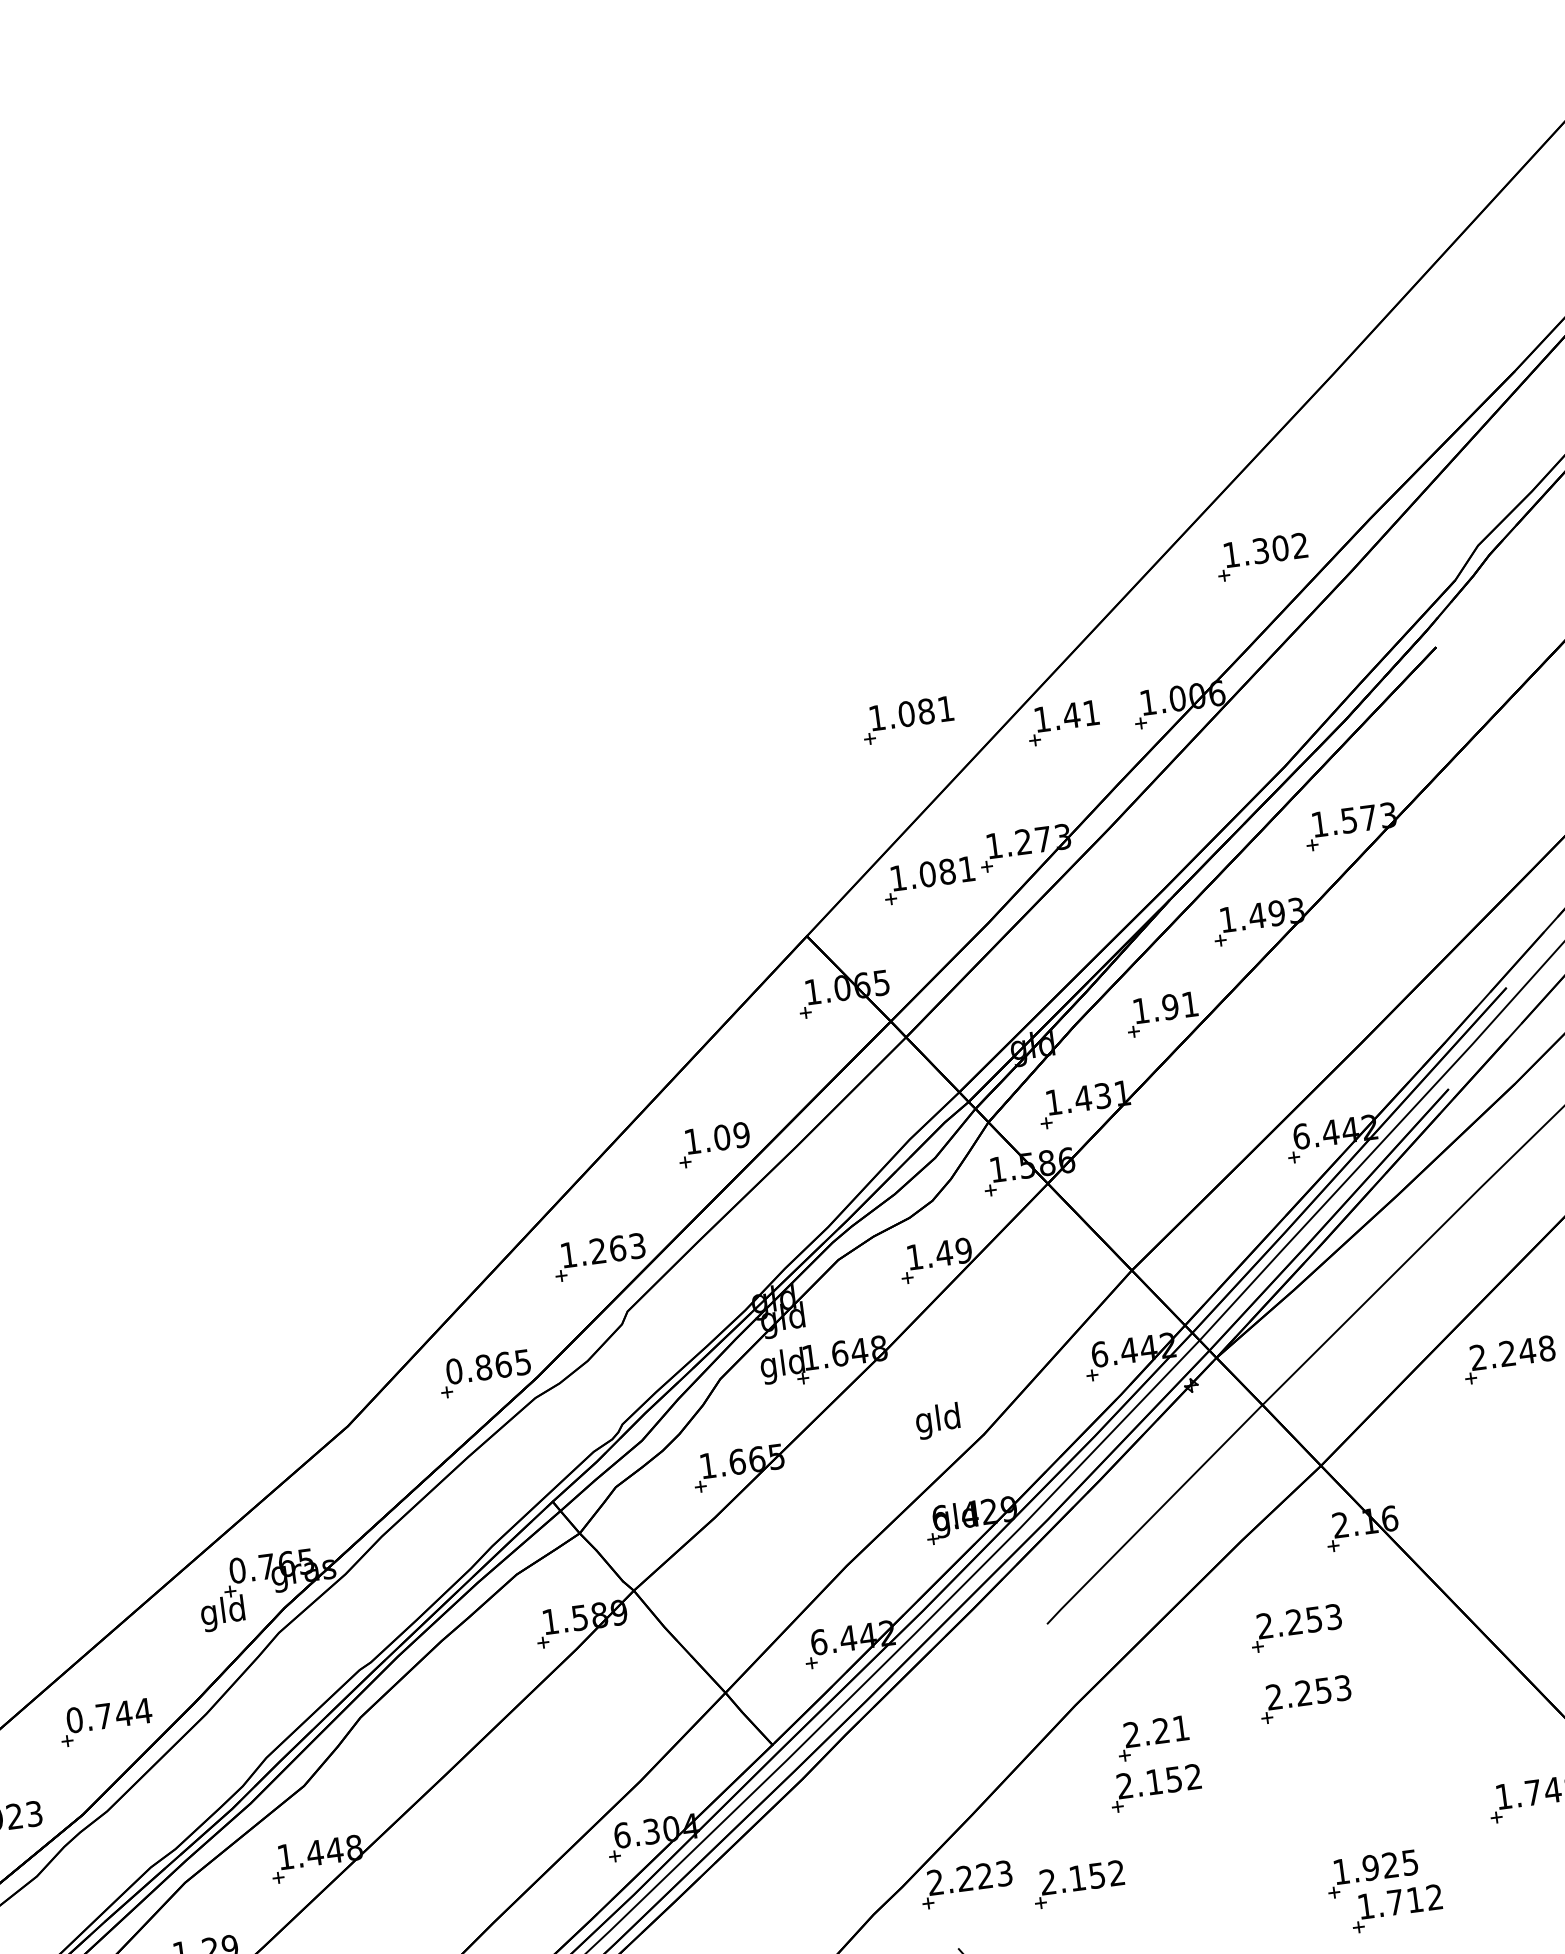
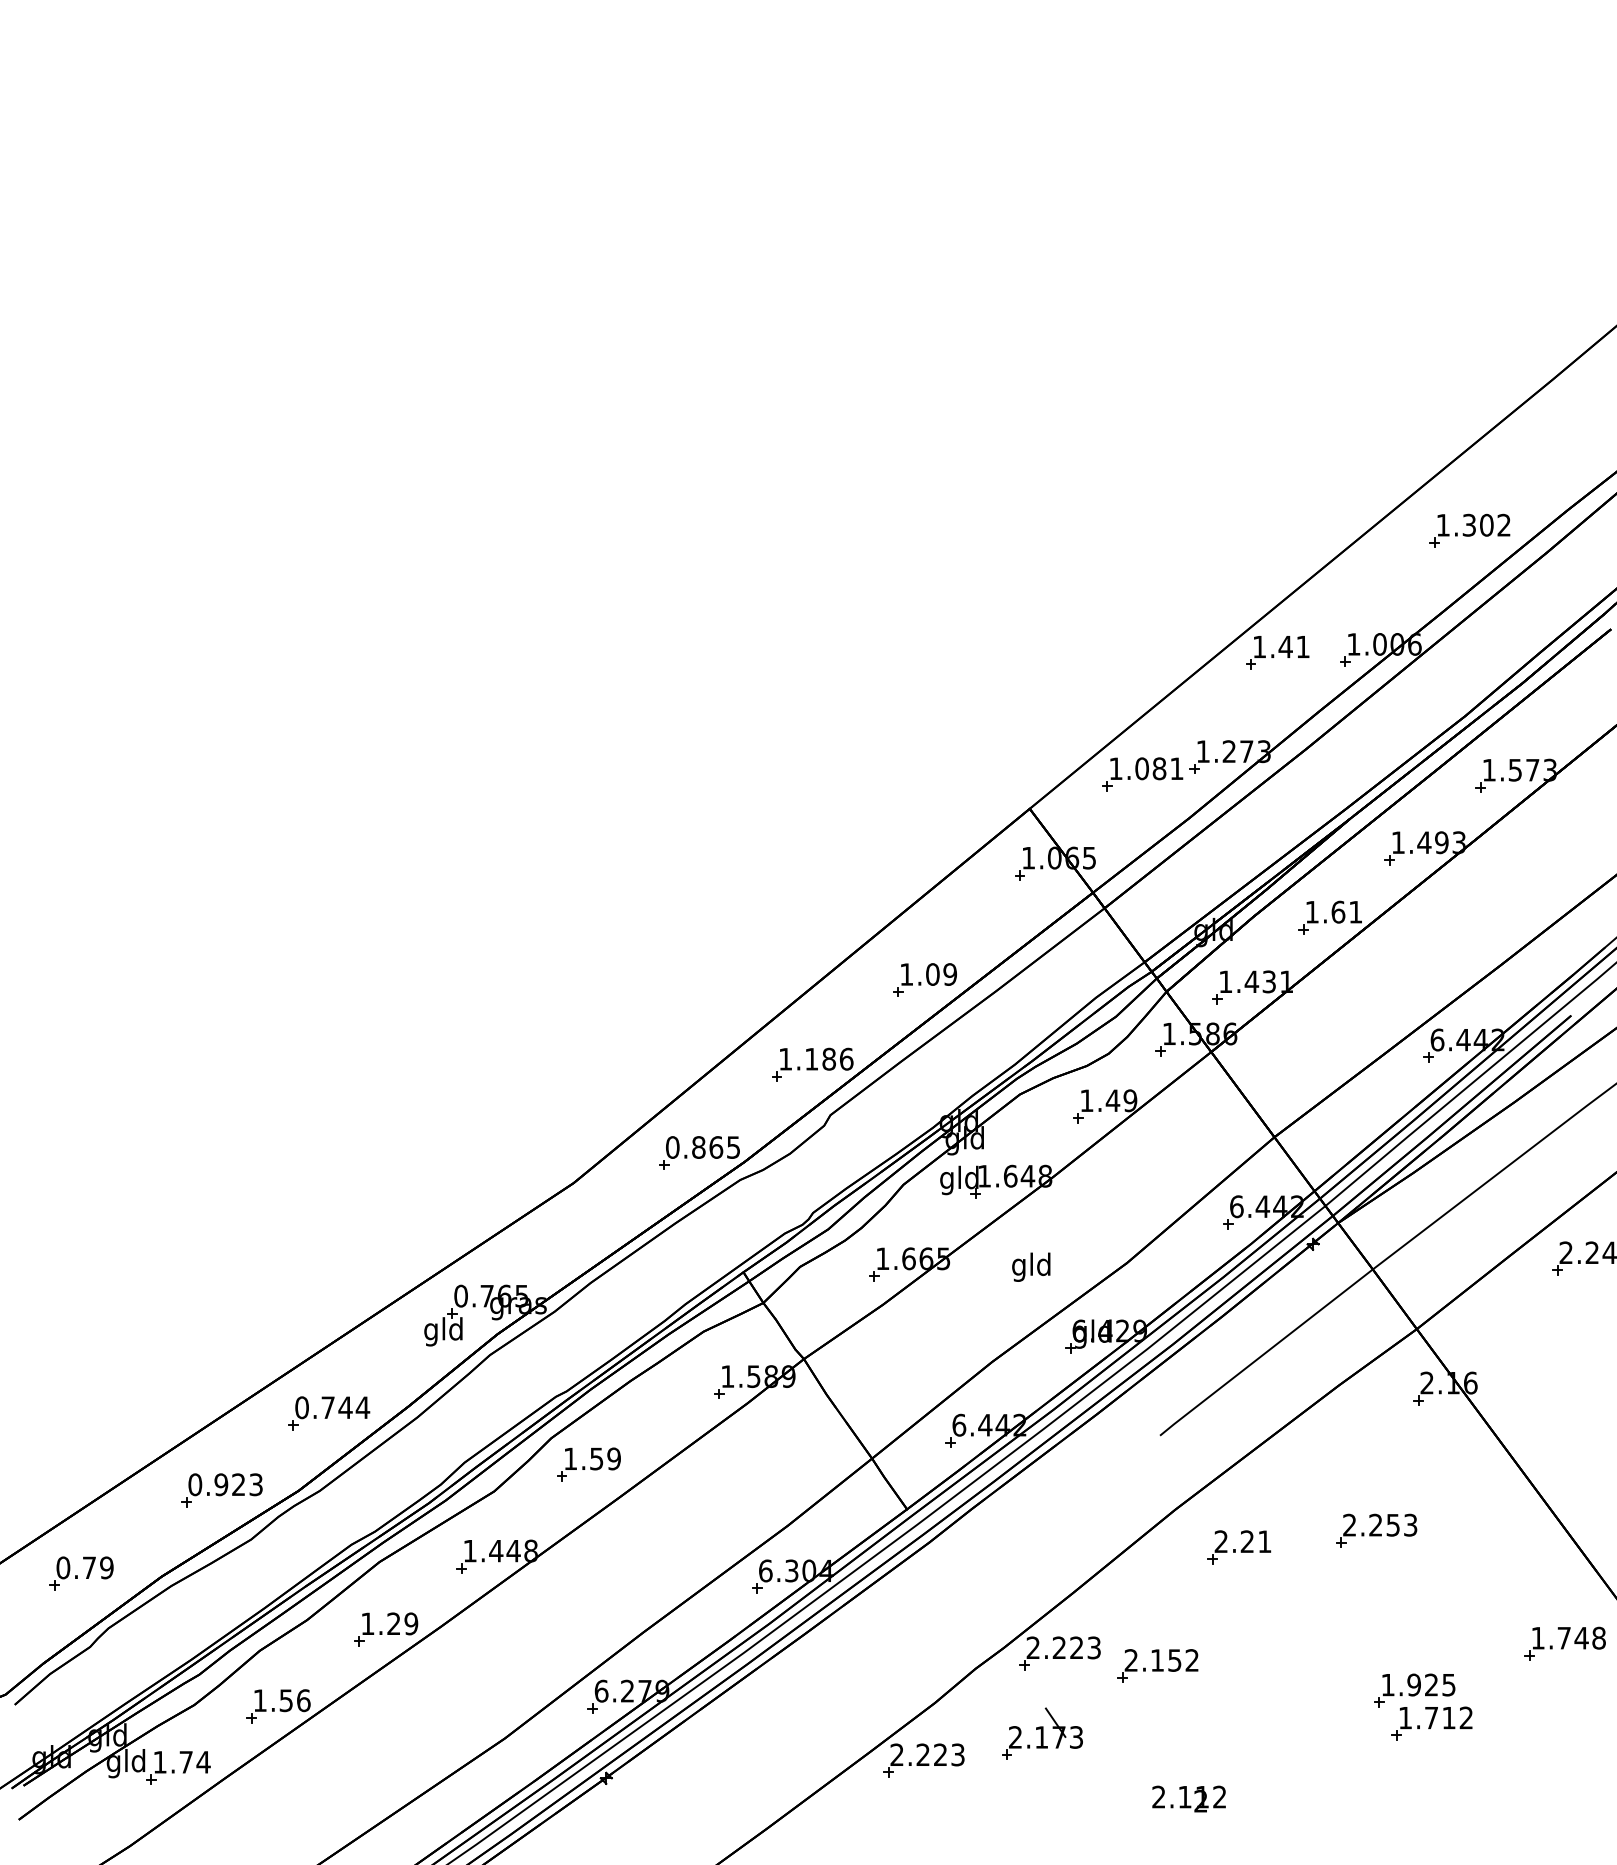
part: (907, 720) -> (1142, 632), removed
text: (1170, 1006) -> (1338, 911), 1.91 -> 1.61
text: (618, 1247) -> (829, 1058), 1.263 -> 1.186
text: (938, 1420) -> (1031, 1266), moved
part: (1296, 1627) -> (1376, 1467), removed
part: (406, 1741) -> (588, 1464), added
part: (1155, 1787) -> (1235, 1590), removed

